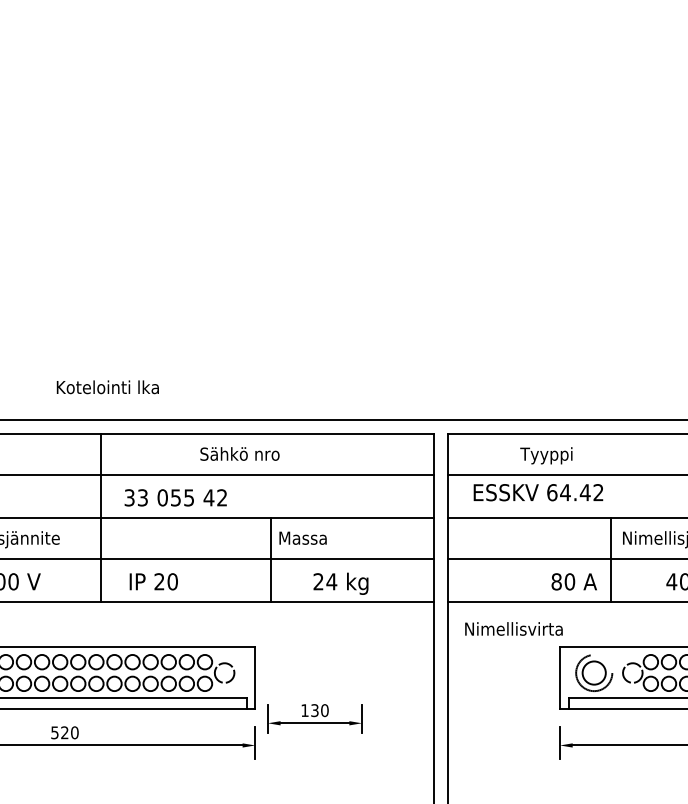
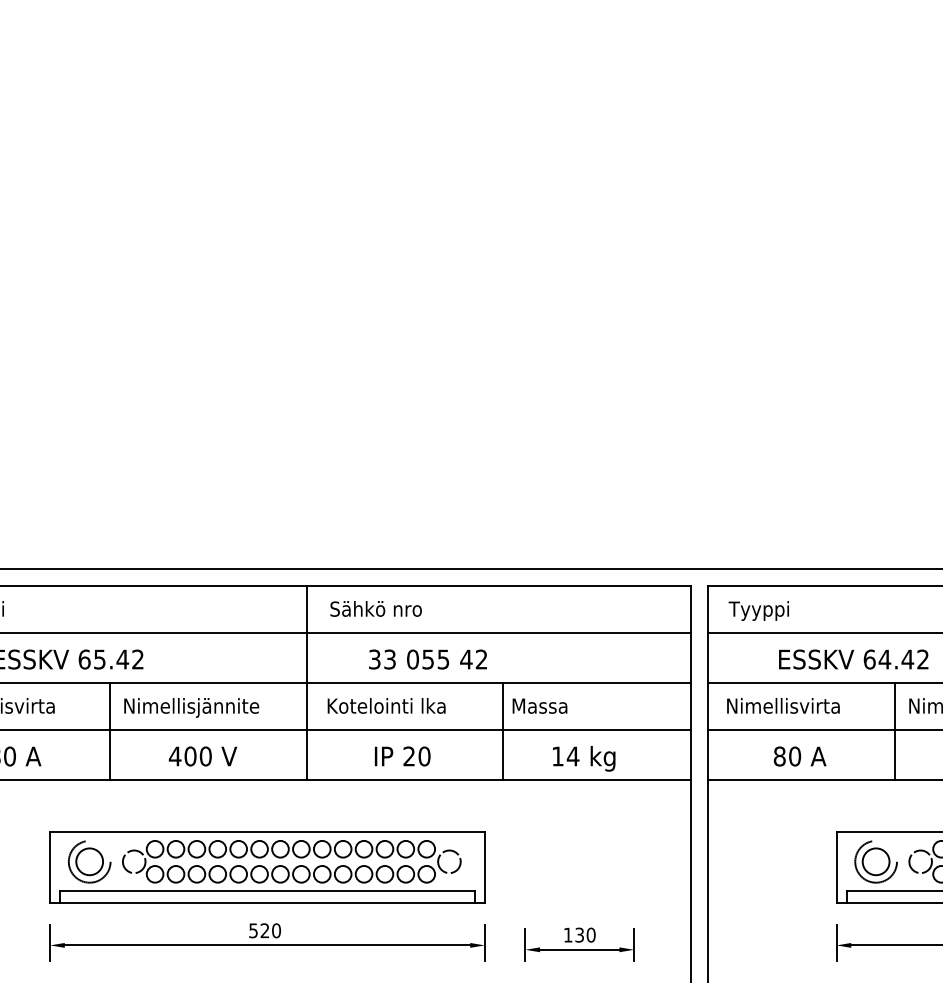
text: (107, 386) -> (386, 705), moved
text: (239, 453) -> (375, 608), moved
text: (546, 455) -> (758, 610), moved
text: (538, 492) -> (853, 659), moved
text: (175, 497) -> (427, 659), moved
text: (153, 581) -> (402, 756), moved
text: (318, 581) -> (557, 756), 24 -> 14
text: (573, 581) -> (799, 756), moved
text: (514, 628) -> (783, 705), moved
part: (314, 718) -> (579, 944), moved

